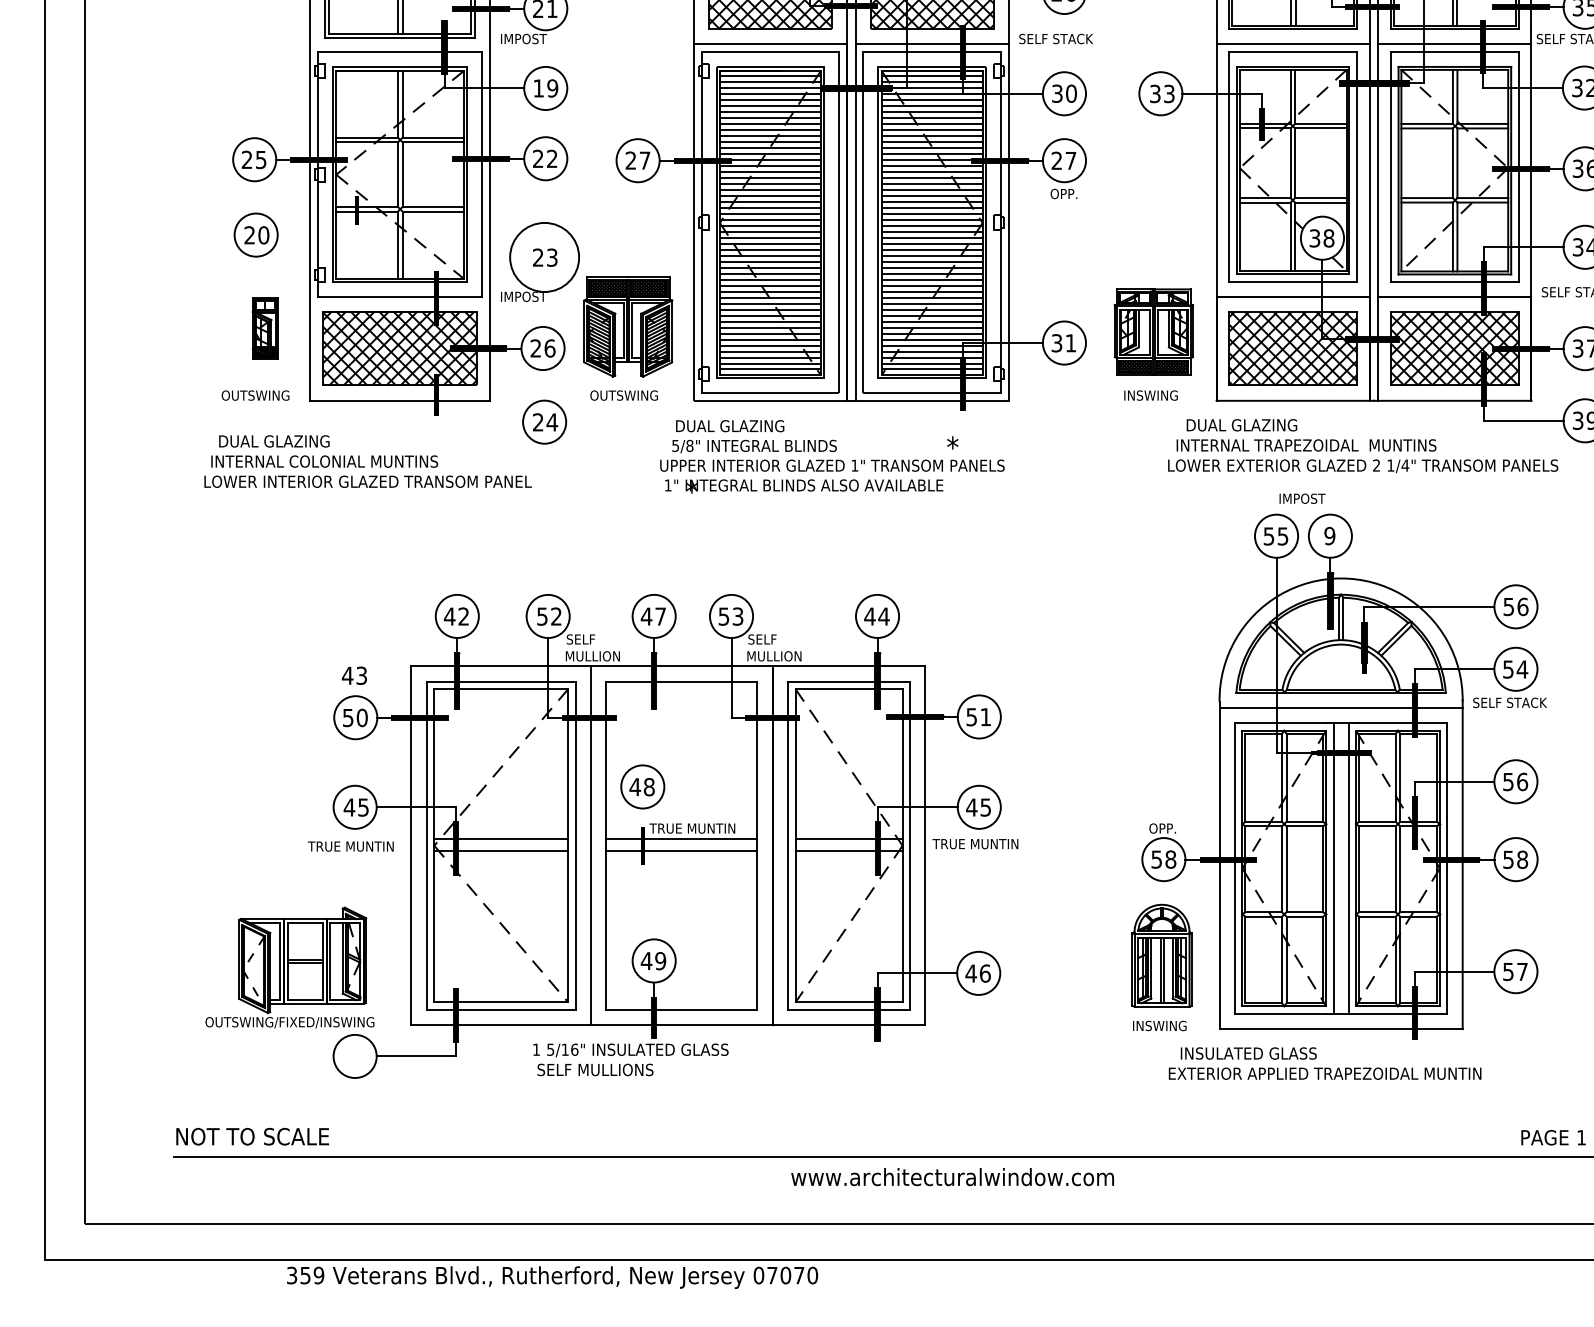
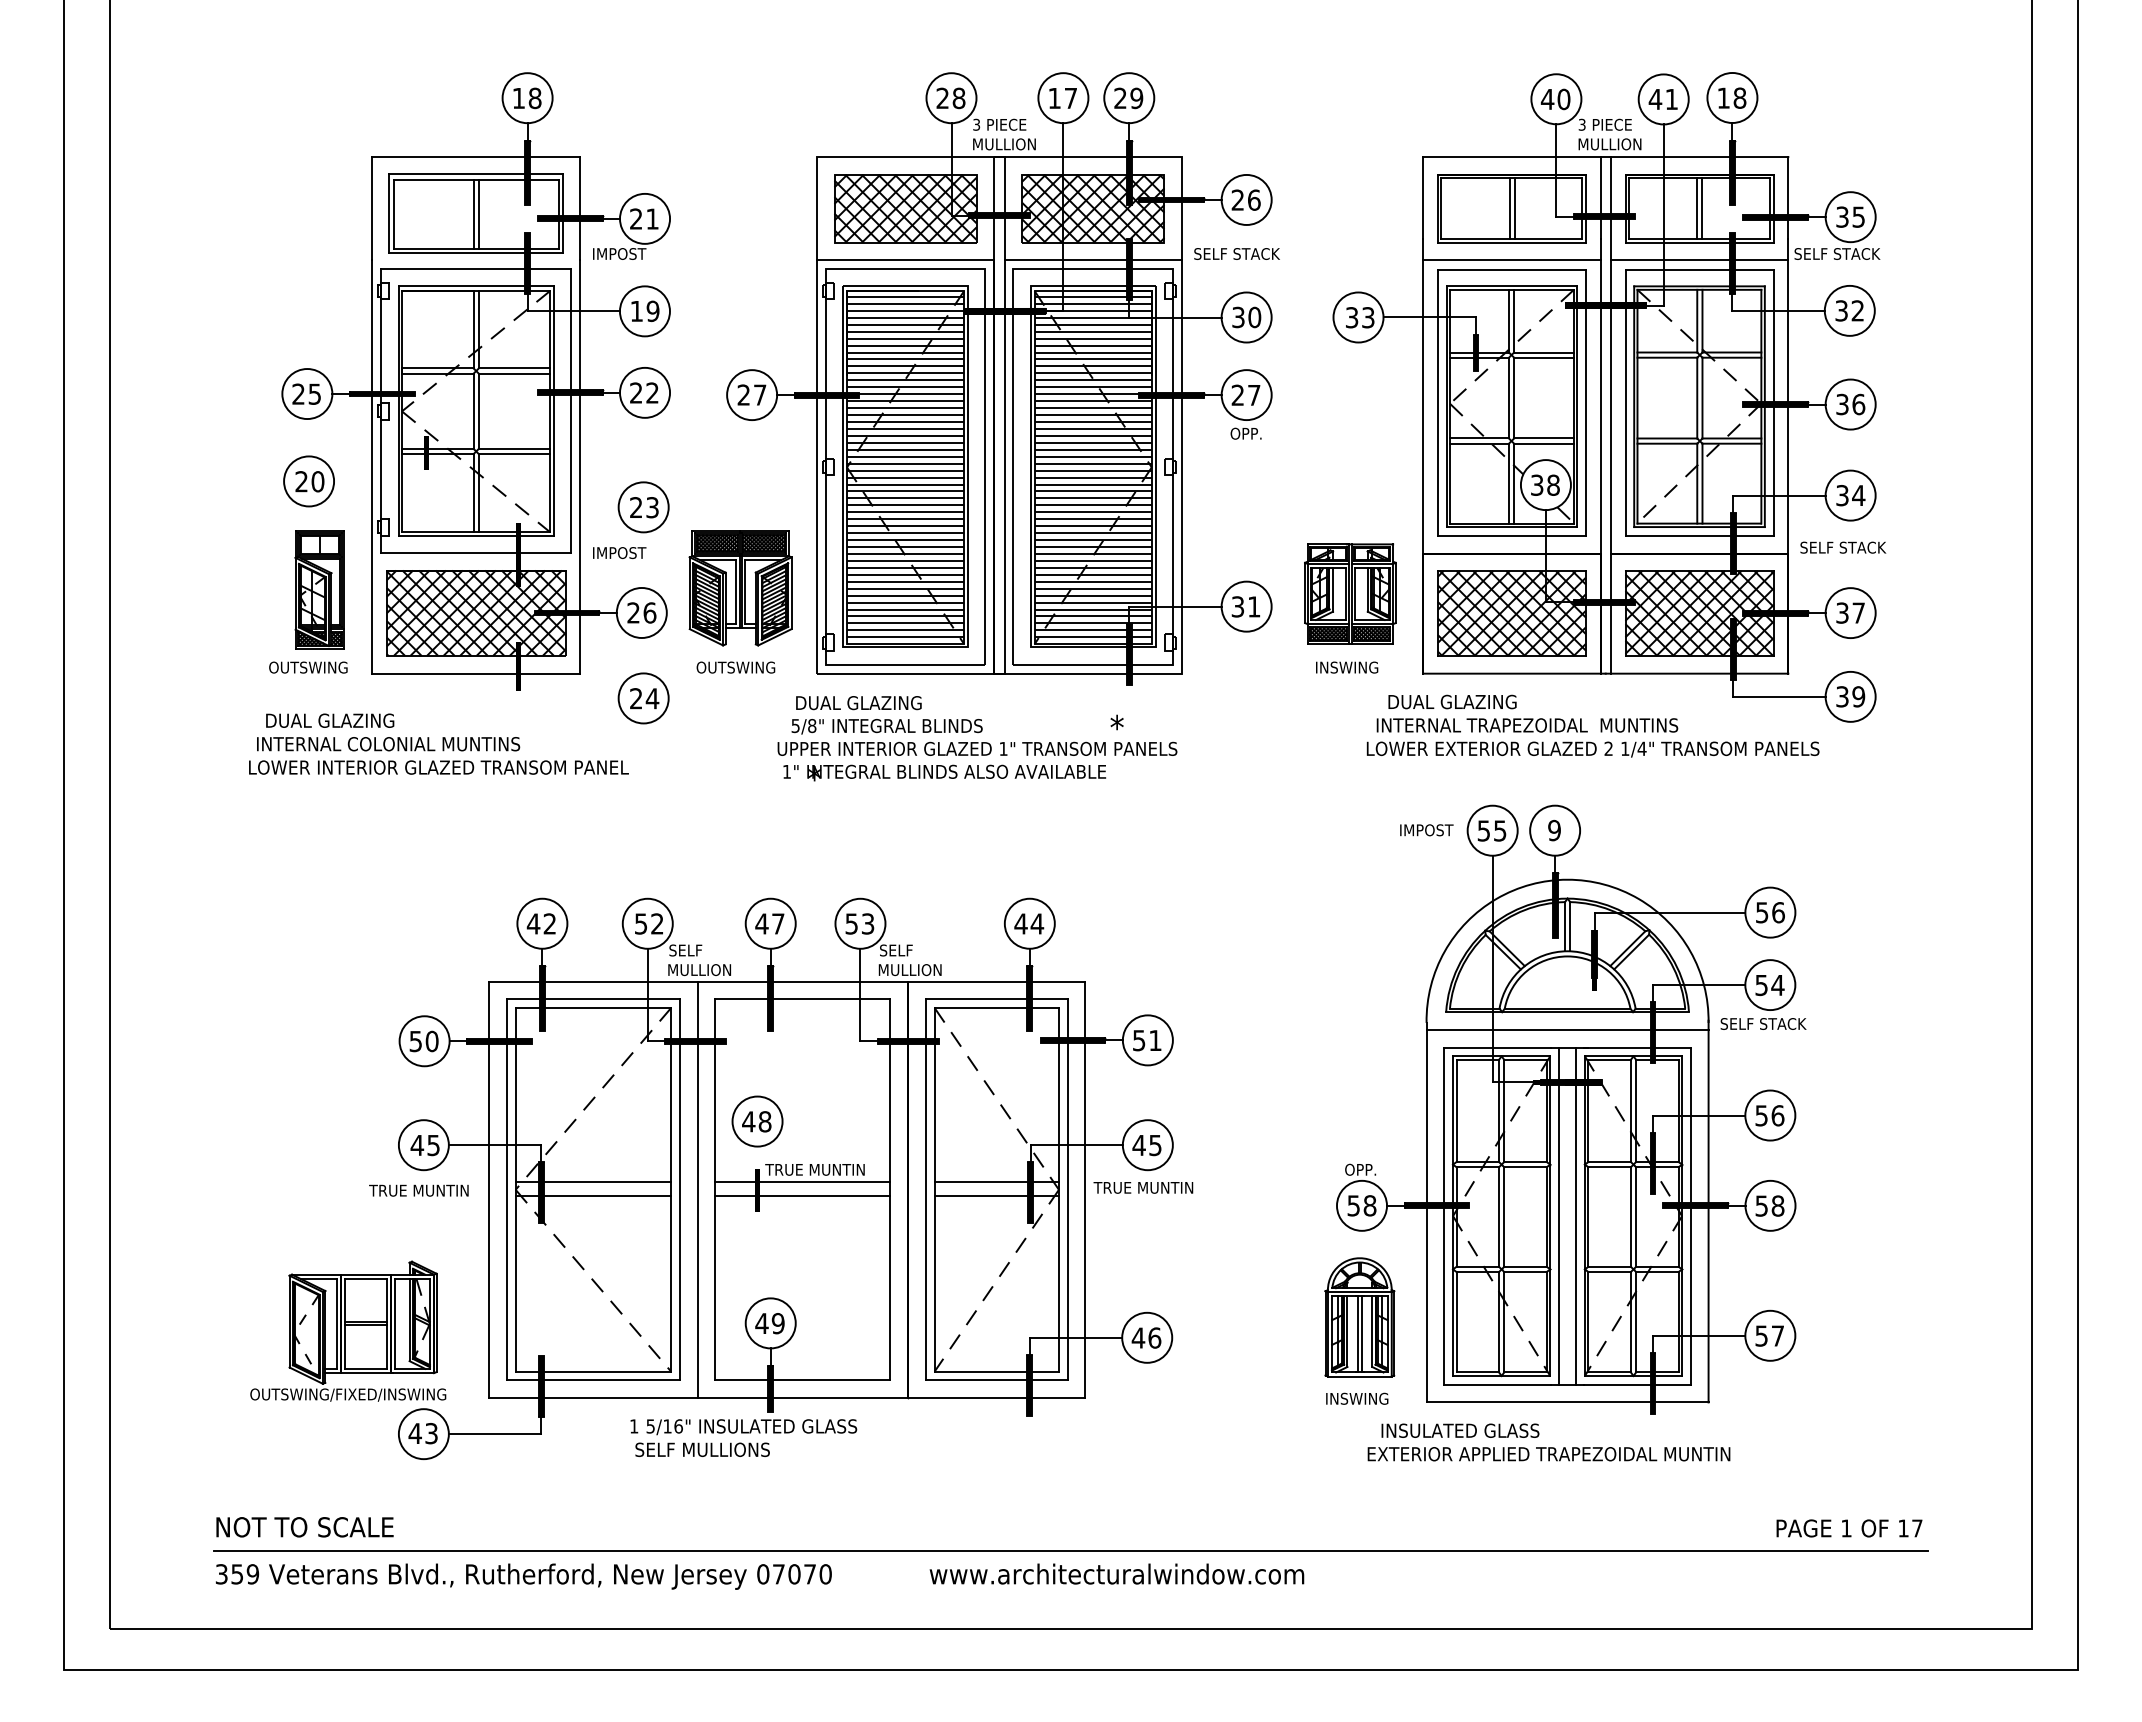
circle: (544, 257) -> (643, 507), size x0.62
part: (265, 328) -> (319, 589), size x1.67
text: (1302, 498) -> (1426, 830), moved
text: (353, 675) -> (422, 1433), moved
text: (552, 1277) -> (523, 1576), moved

